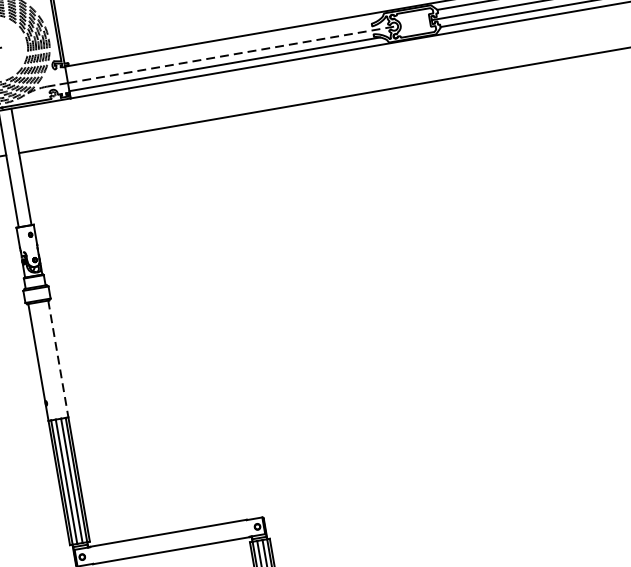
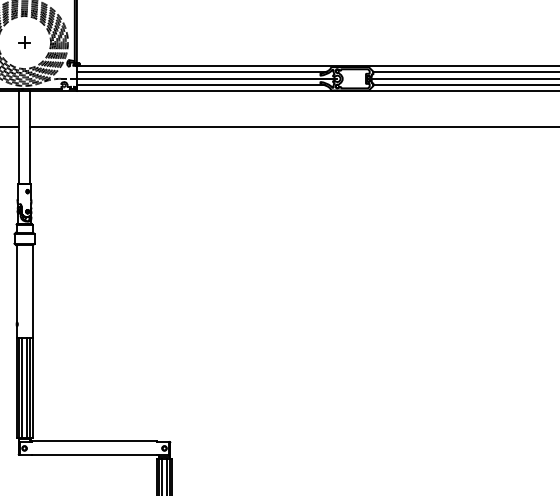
line: (222, 46) -> (201, 71), added
line: (230, 54) -> (206, 78), dashed -> solid
line: (58, 358) -> (32, 291), dashed -> solid

